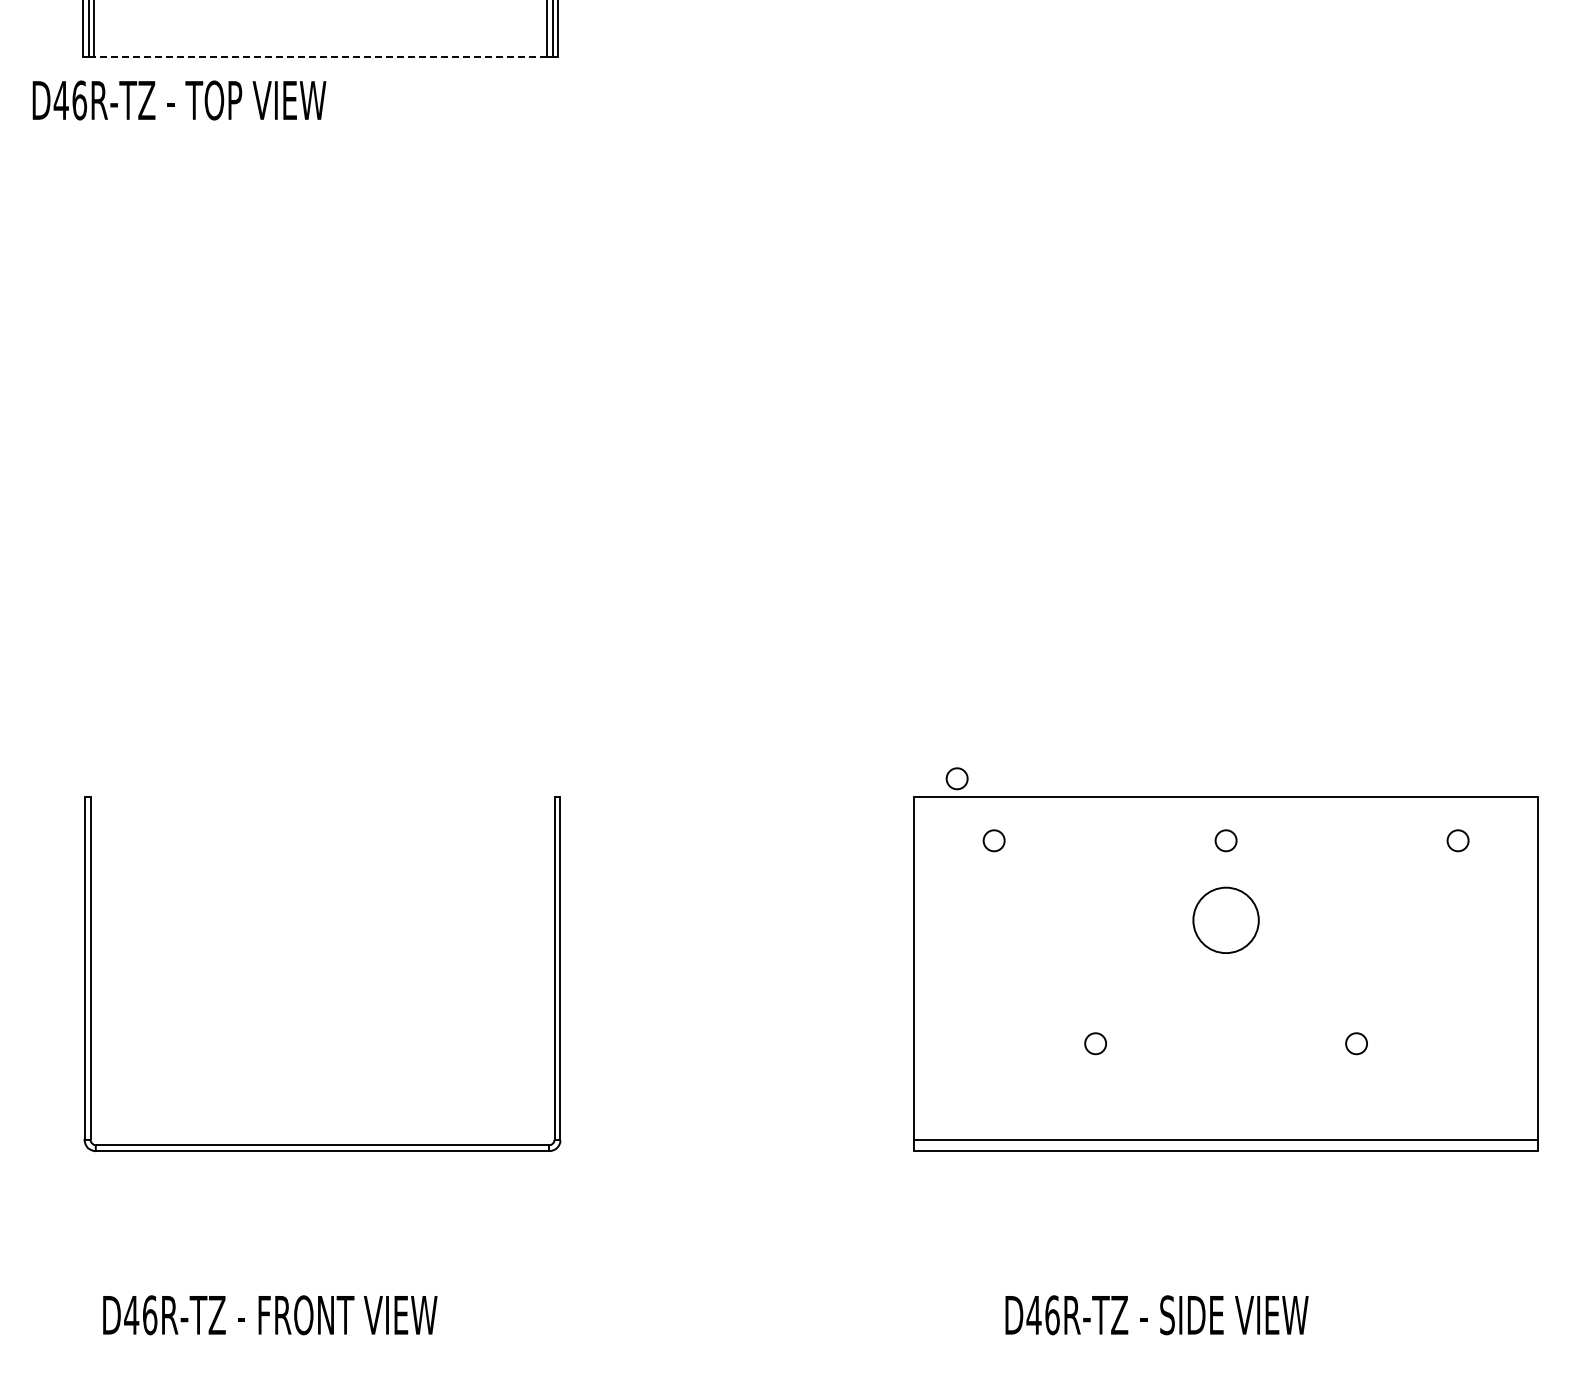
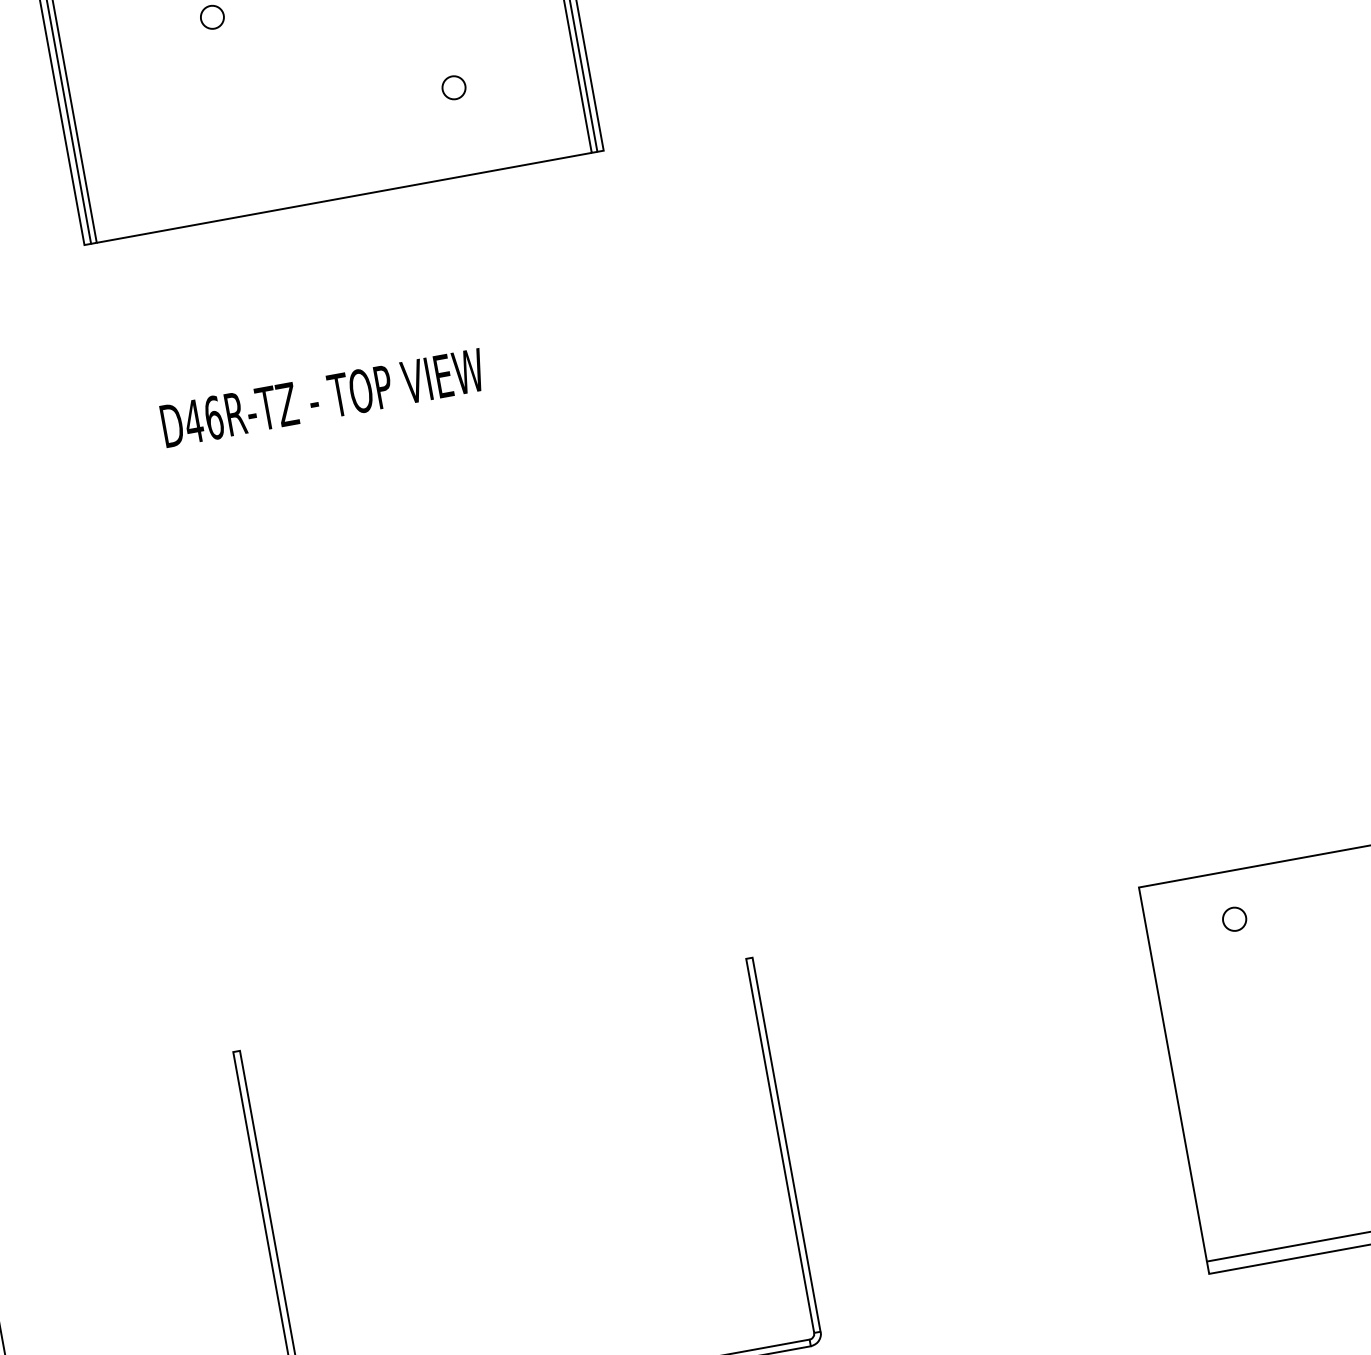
line: (320, 57) -> (344, 198), dashed -> solid
text: (179, 100) -> (322, 398), moved
circle: (956, 778) -> (1181, 858), removed

